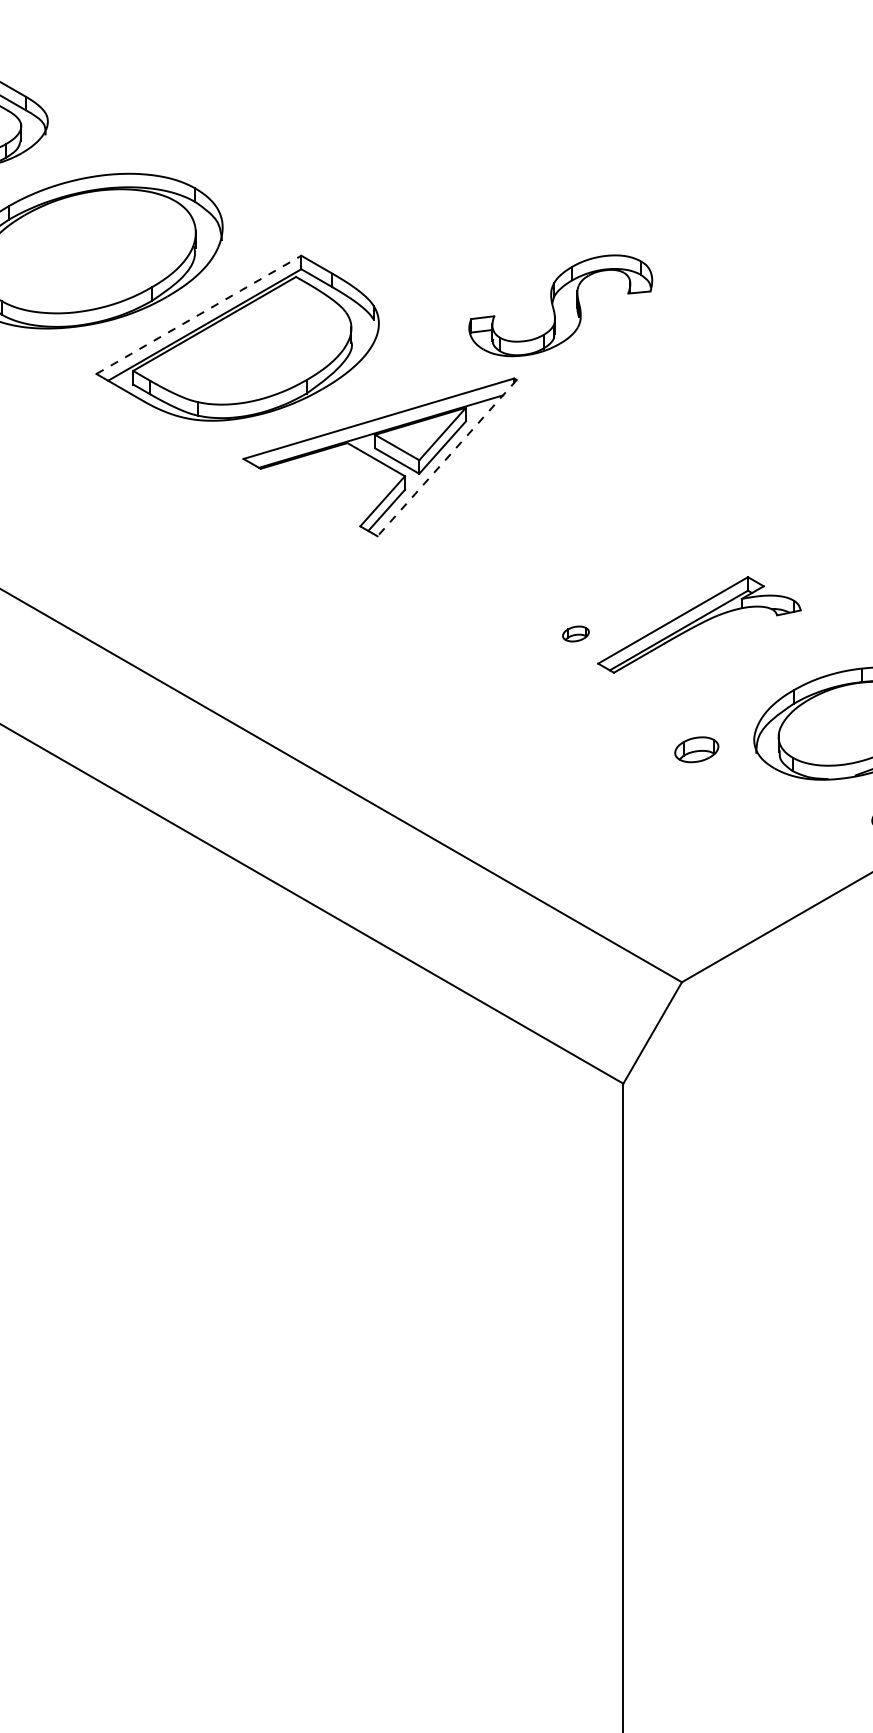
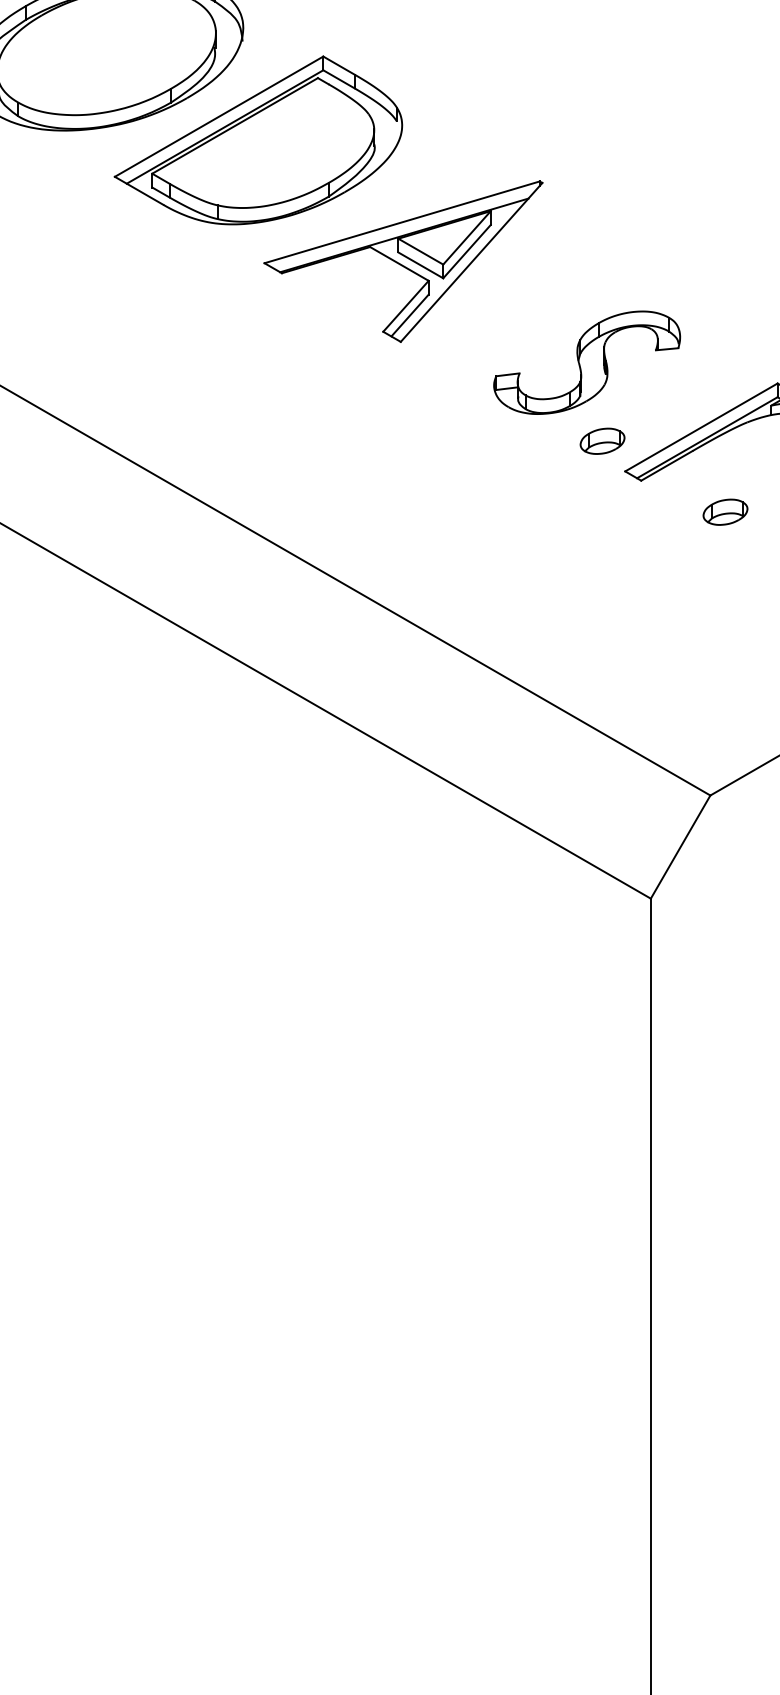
part: (560, 305) -> (586, 362), moved
line: (199, 314) -> (219, 116), dashed -> solid
line: (447, 458) -> (471, 262), dashed -> solid
part: (575, 633) -> (602, 440), size x1.67
part: (696, 749) -> (725, 511), moved

